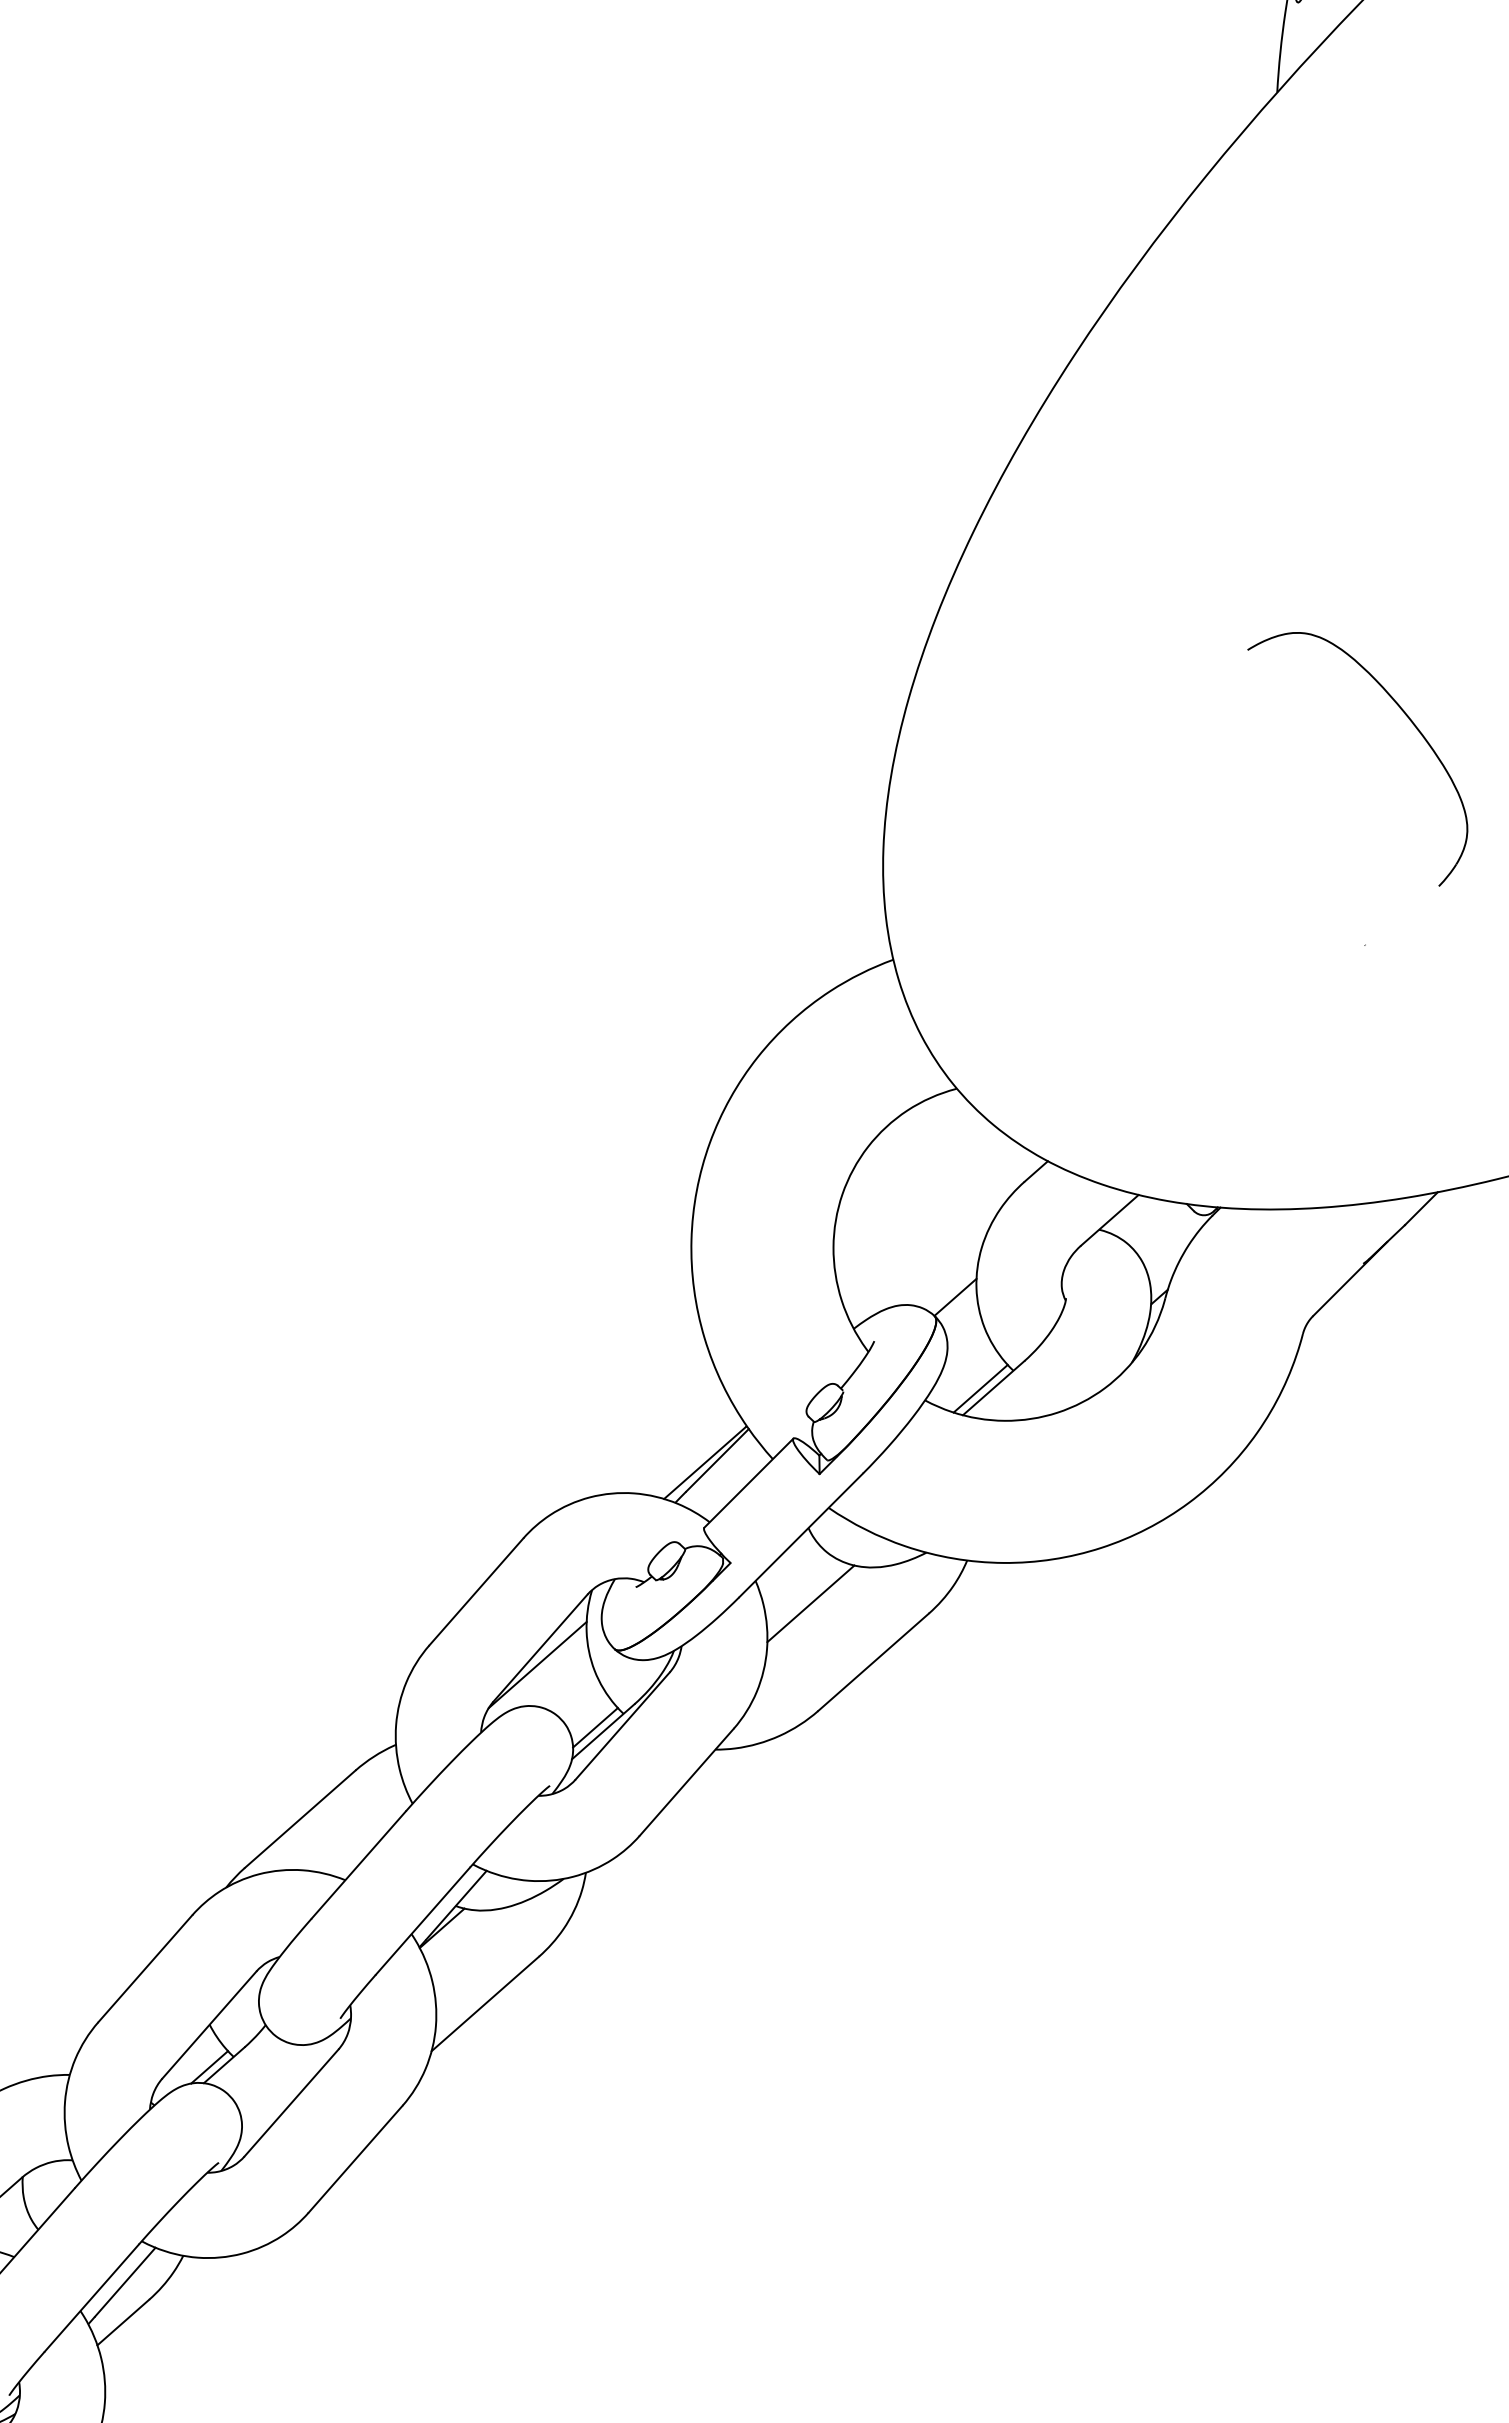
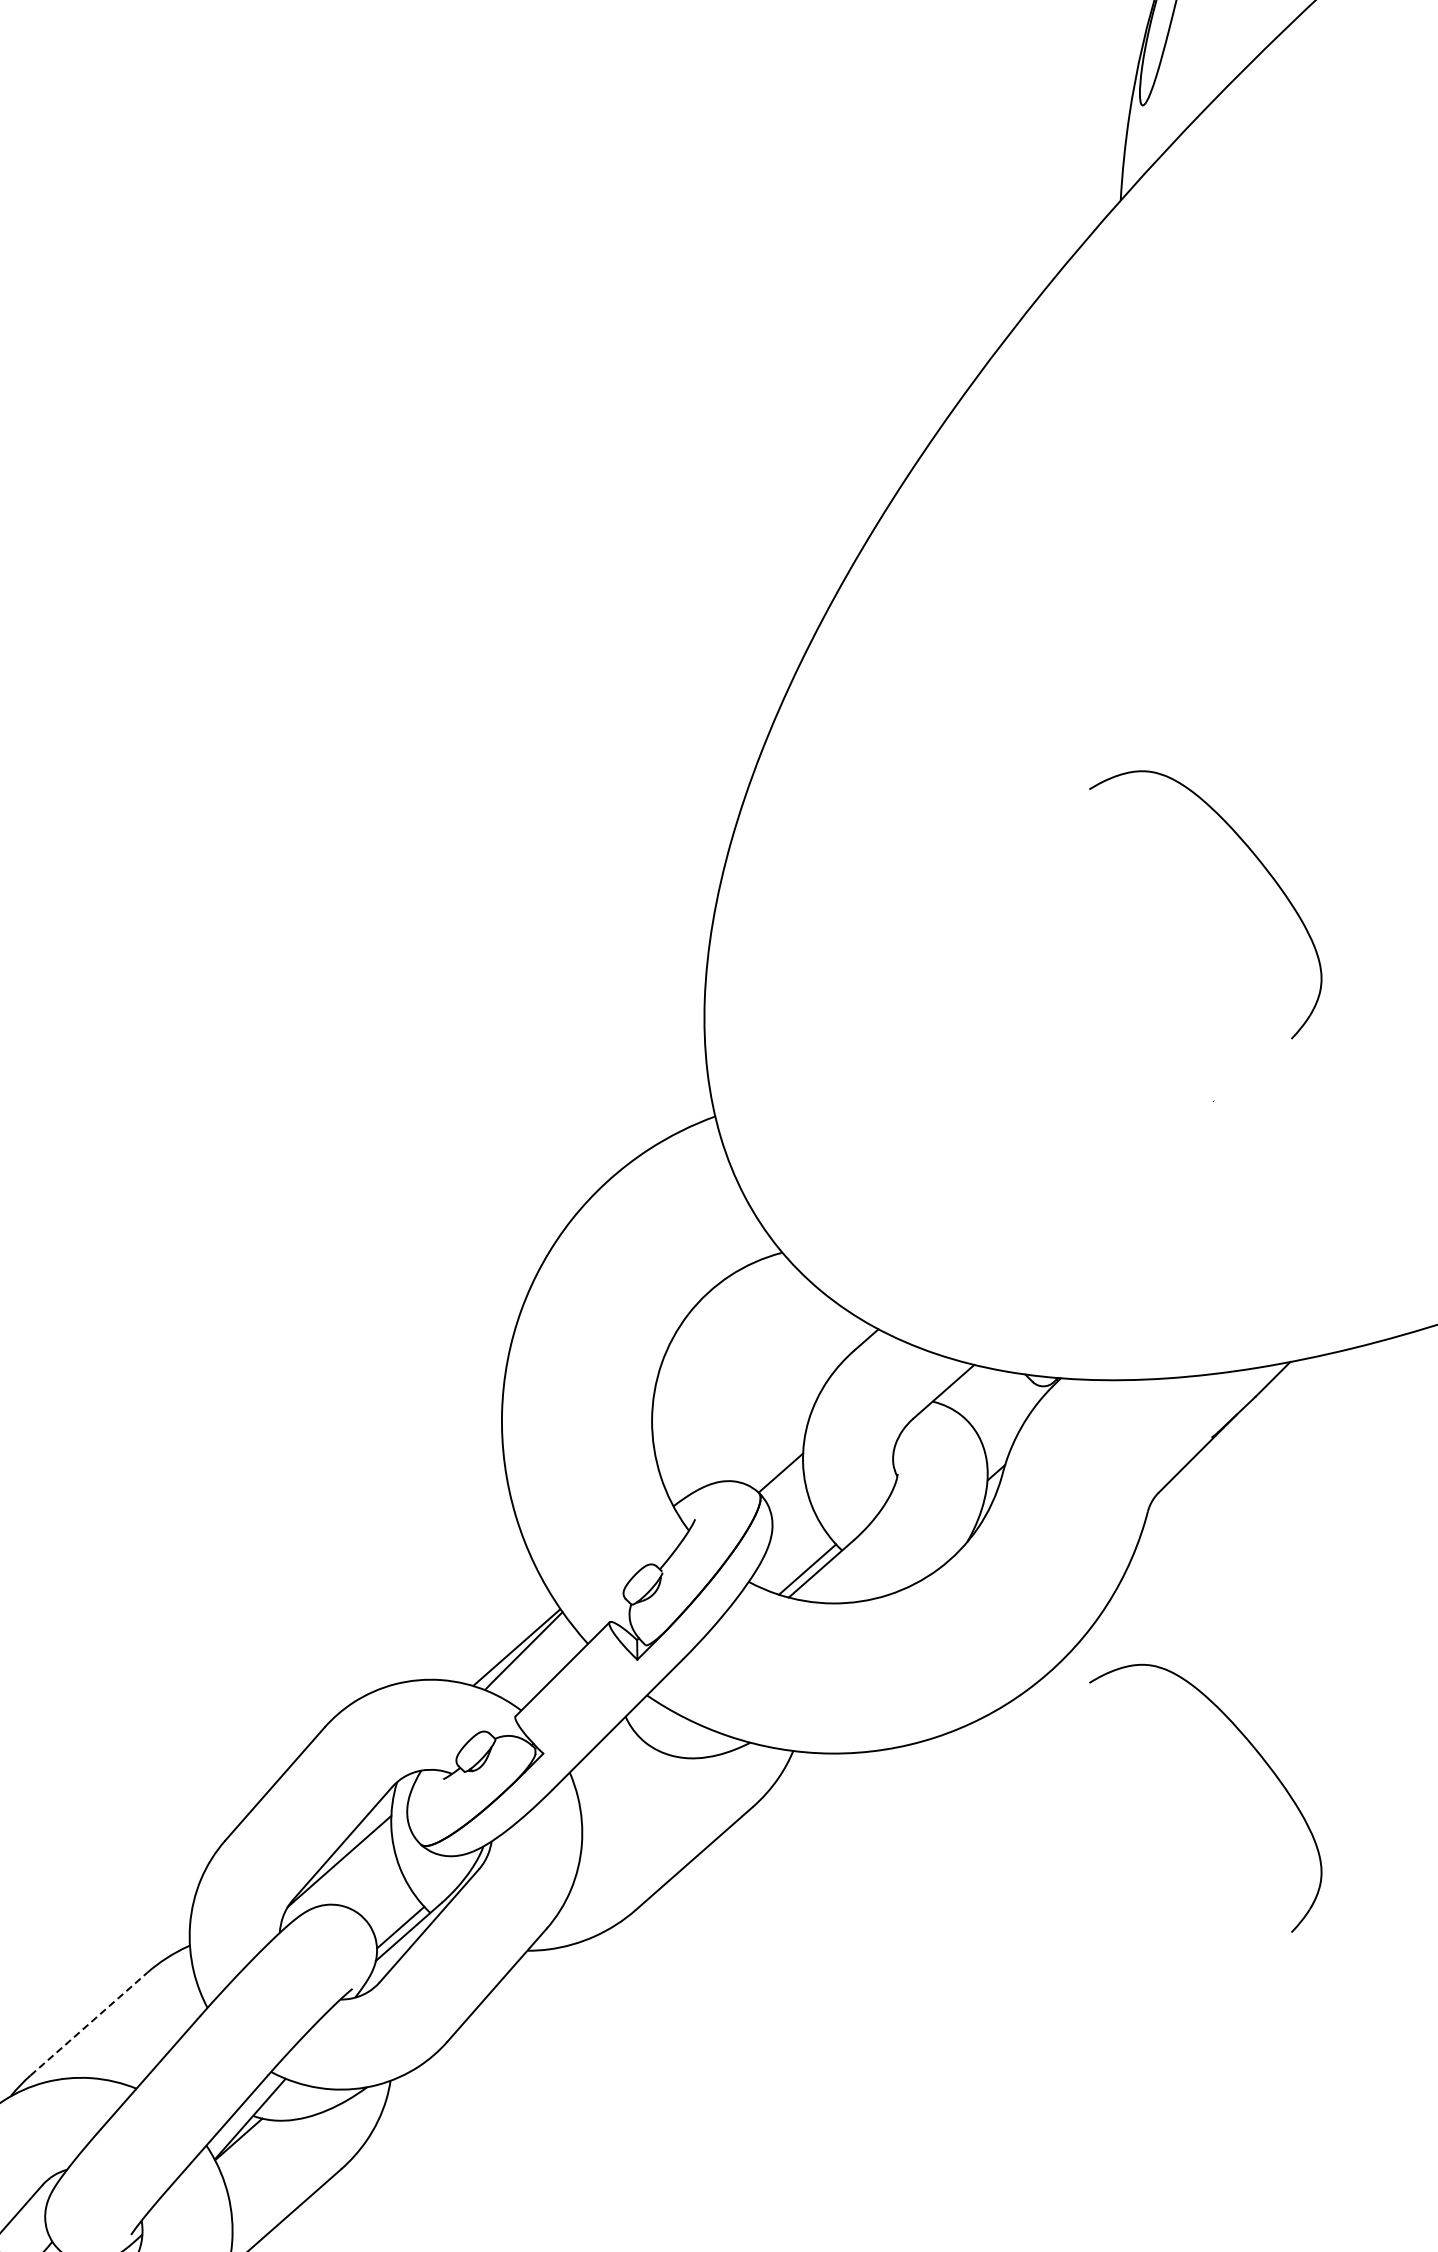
part: (1409, 1566) -> (1260, 1757), added
line: (810, 1603) -> (627, 1796), removed
line: (300, 1819) -> (89, 2024), solid -> dashed

